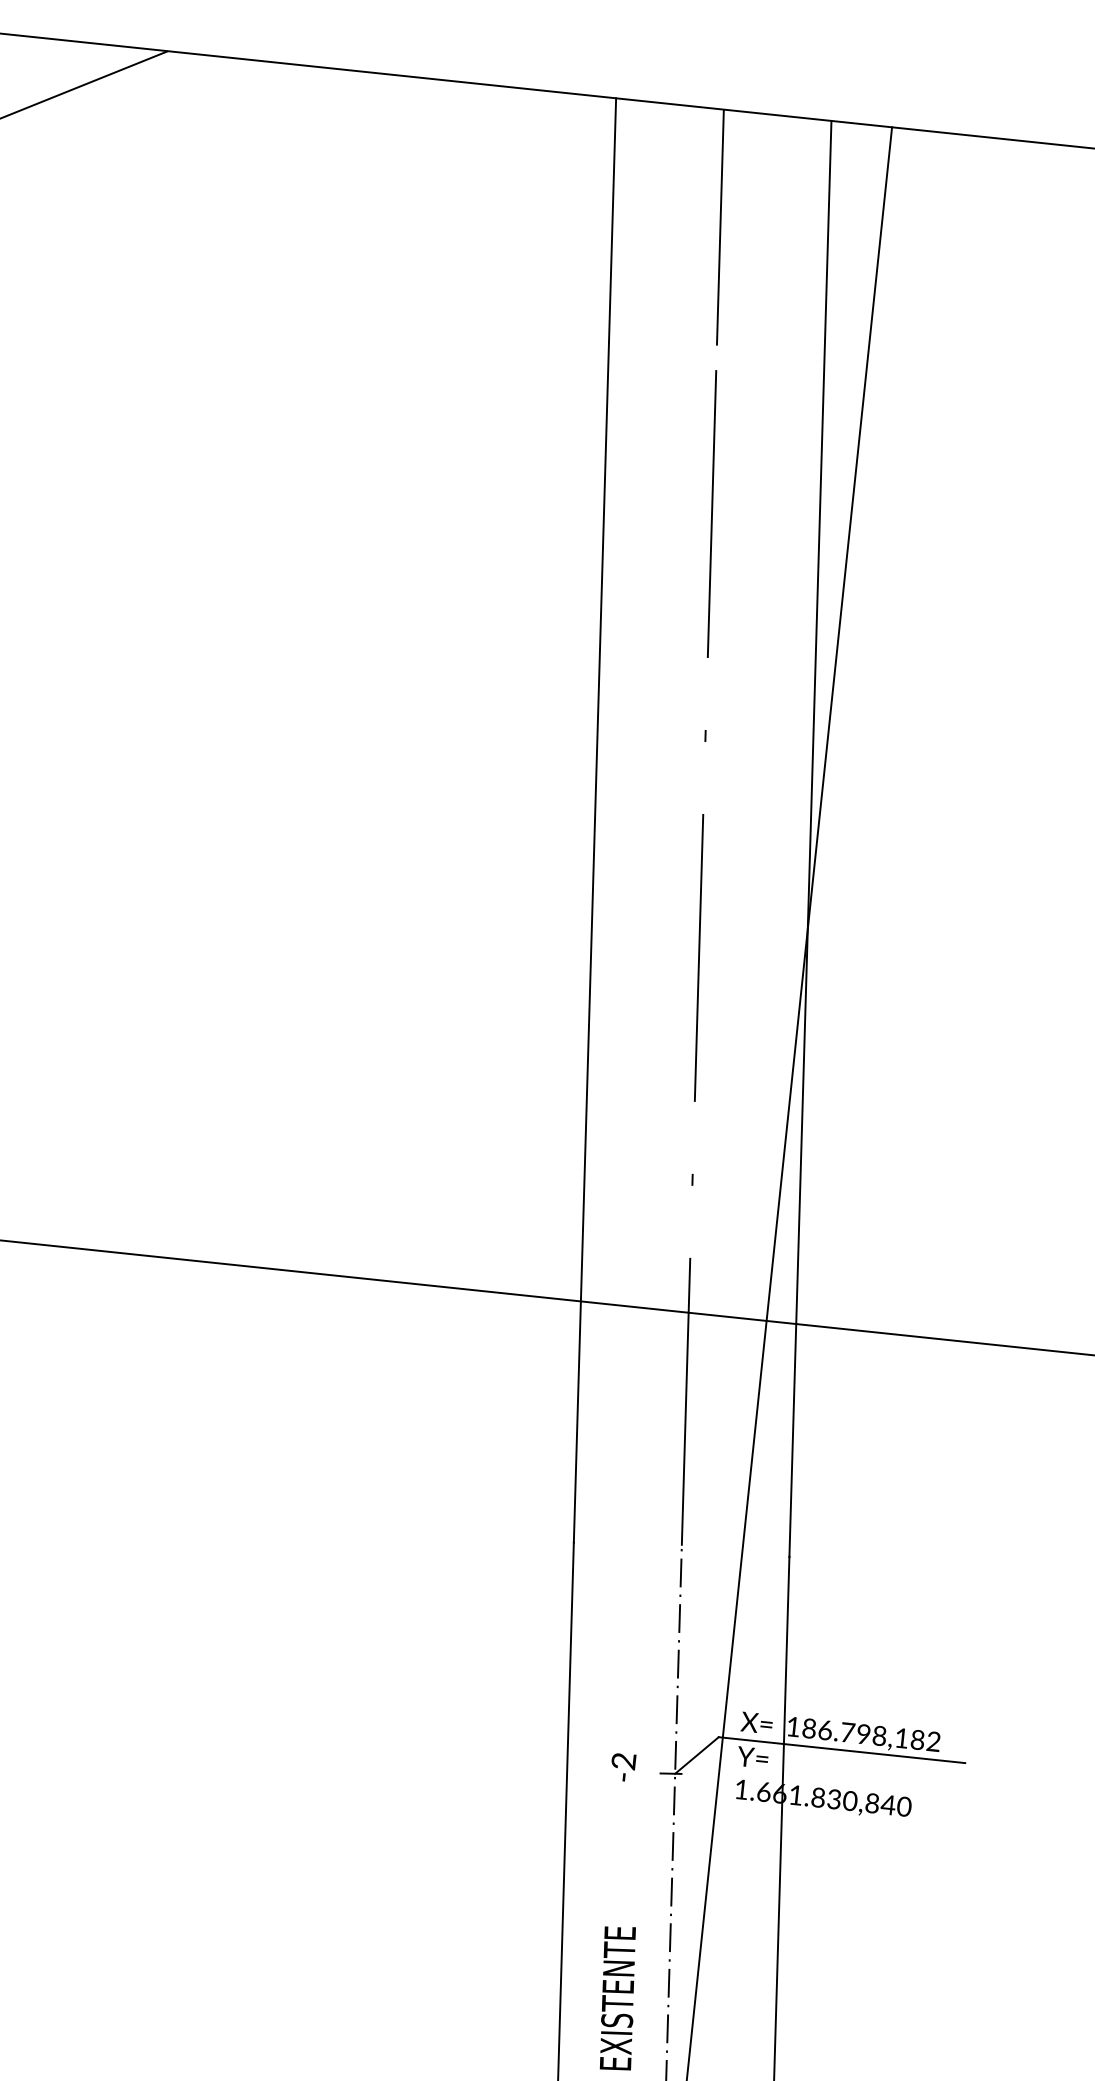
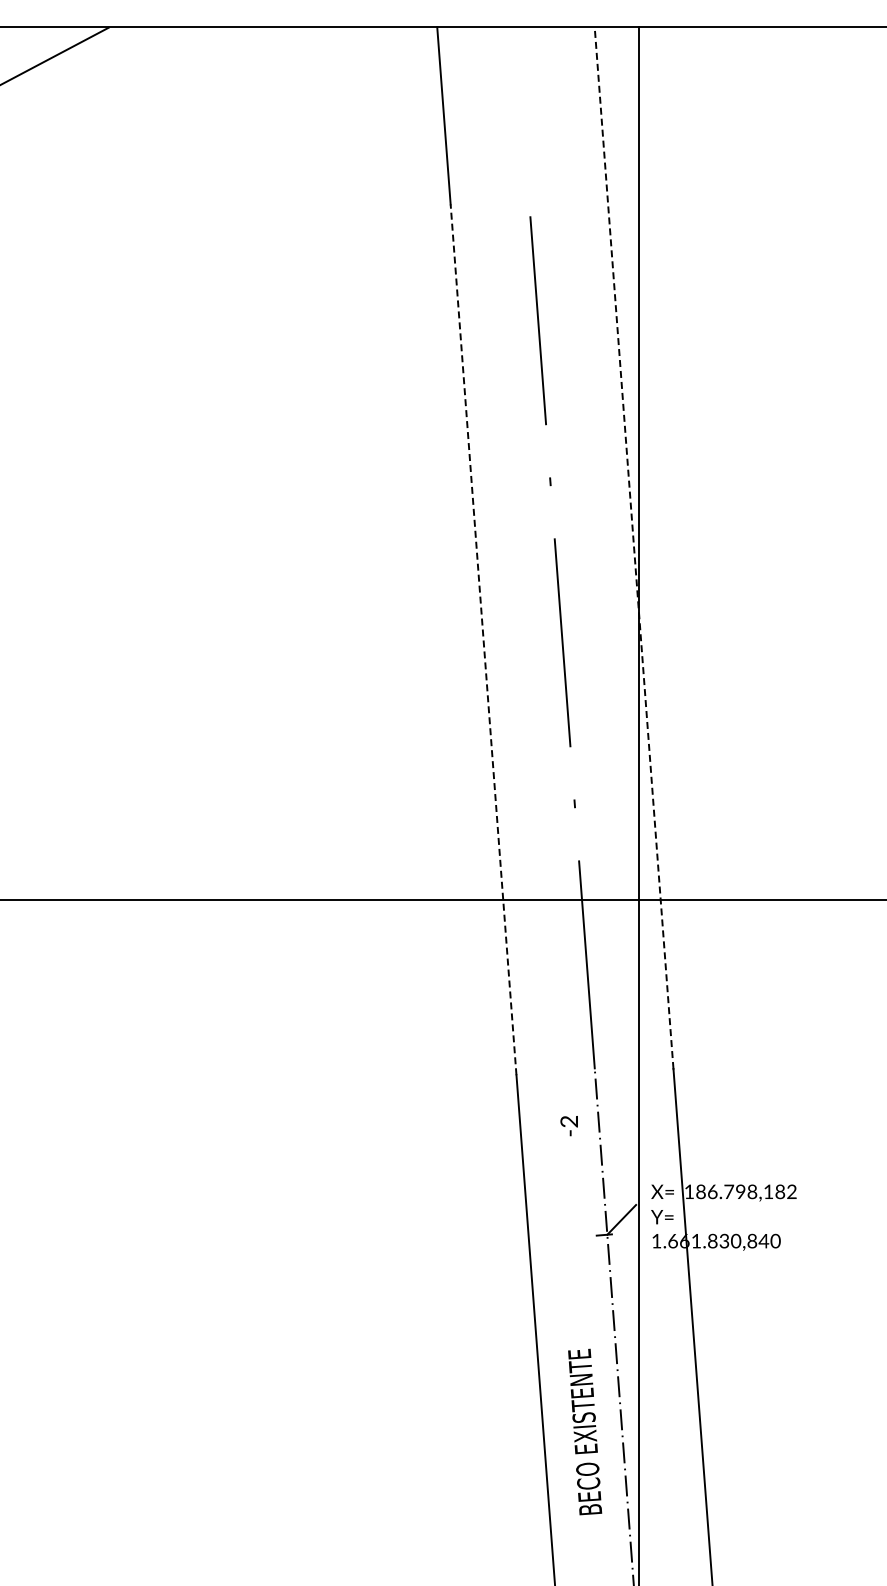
line: (720, 227) -> (522, 112), removed
line: (811, 837) -> (634, 547), solid -> dashed
line: (591, 942) -> (483, 639), solid -> dashed
line: (842, 1749) -> (726, 1204), removed
text: (622, 1767) -> (568, 1126), moved

